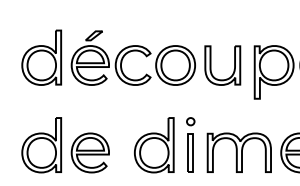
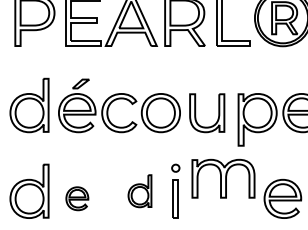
part: (153, 144) -> (139, 190), size x0.6
part: (90, 152) -> (77, 198), size x0.6
part: (239, 152) -> (223, 178), moved

